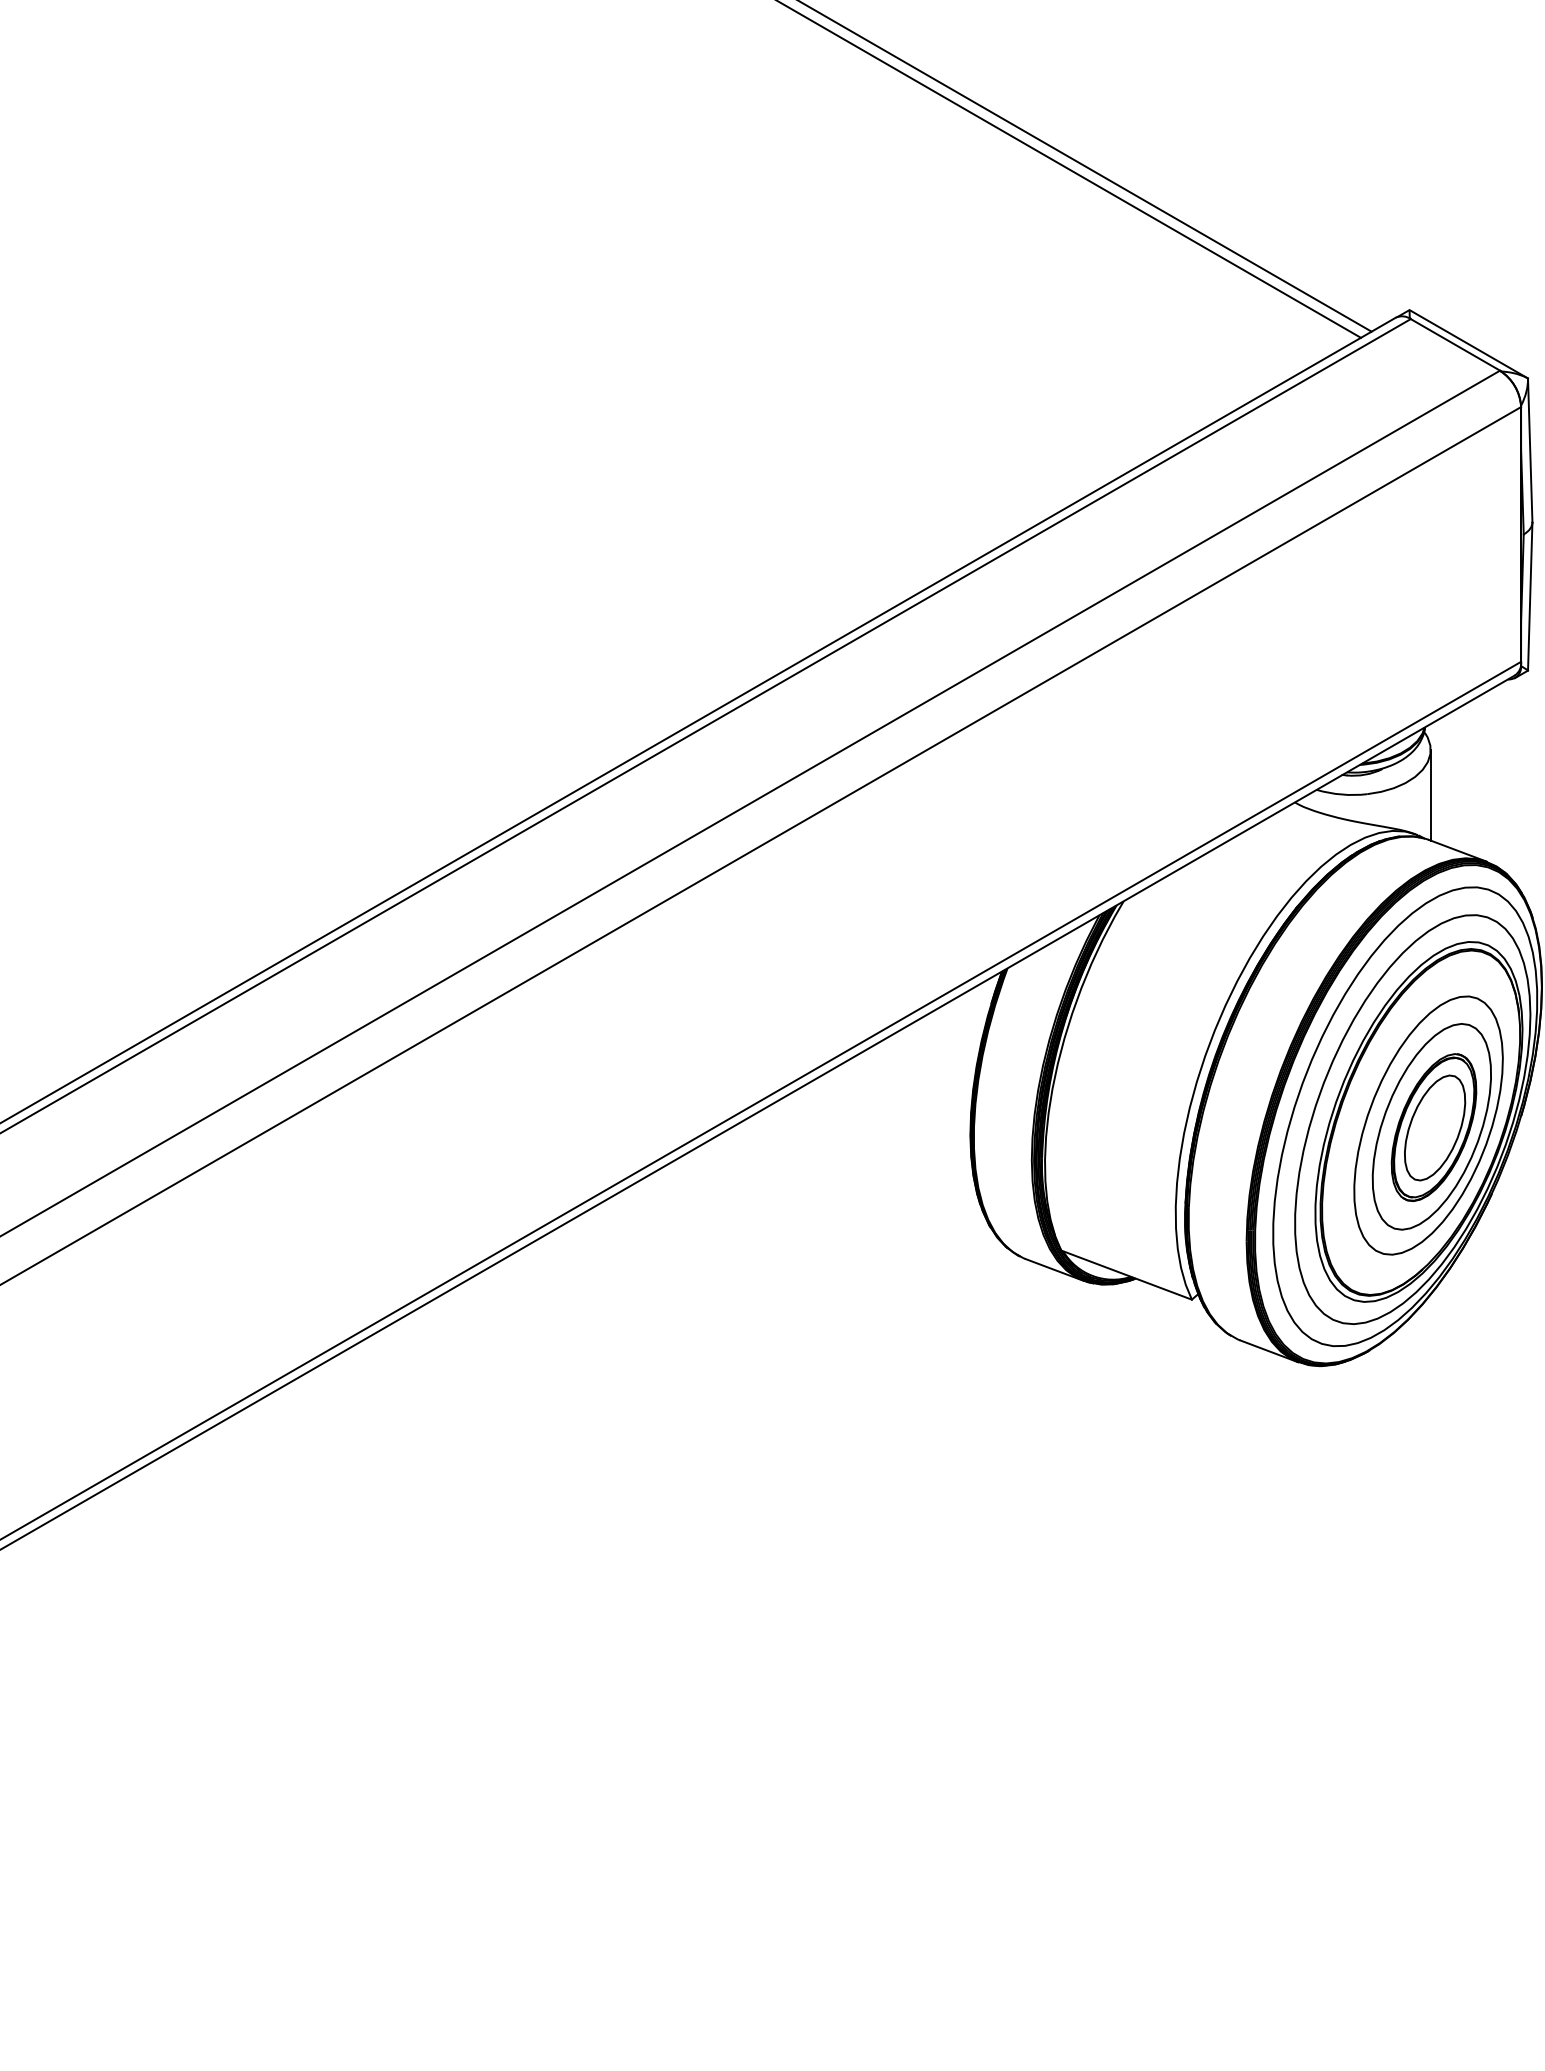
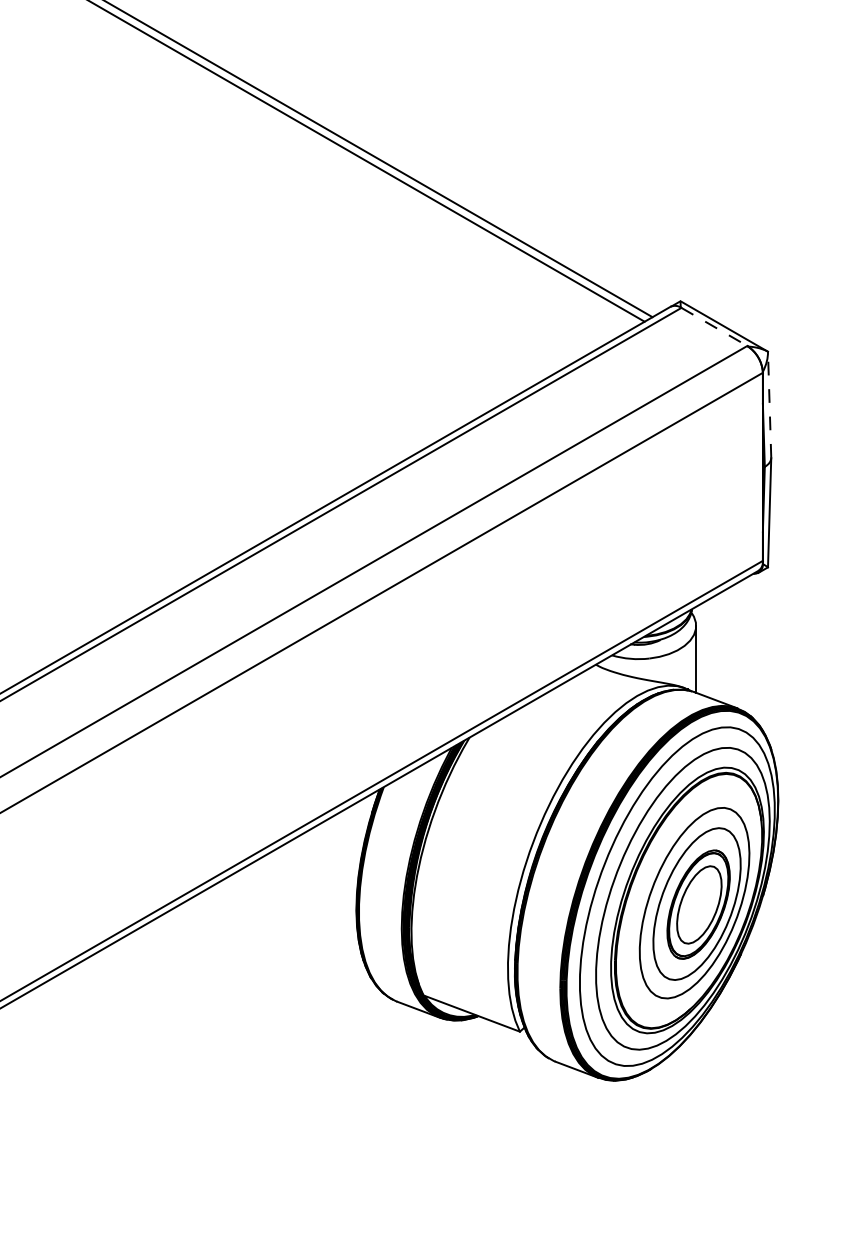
line: (1455, 344) -> (714, 326), solid -> dashed
line: (1530, 450) -> (769, 404), solid -> dashed

